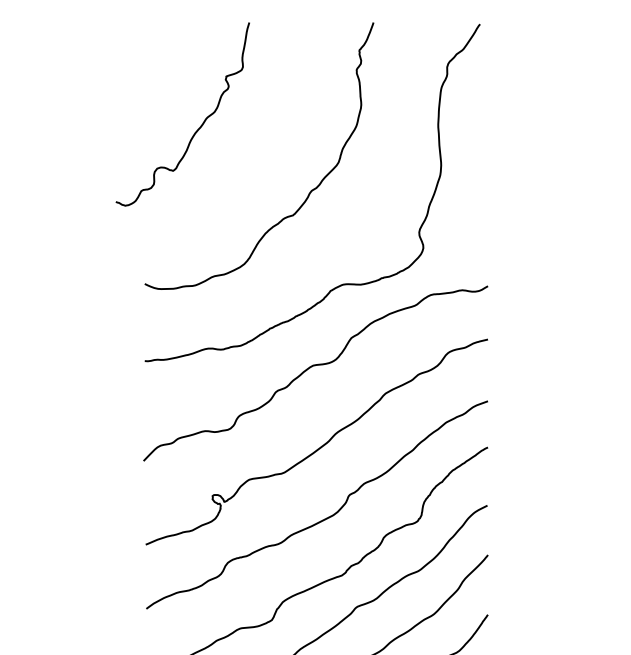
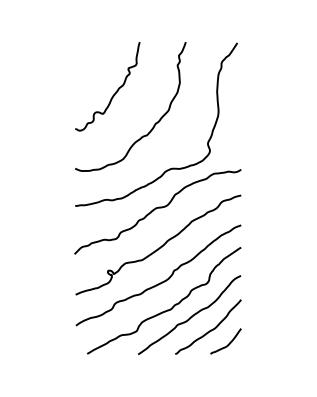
curve: (199, 124) -> (115, 91), moved

